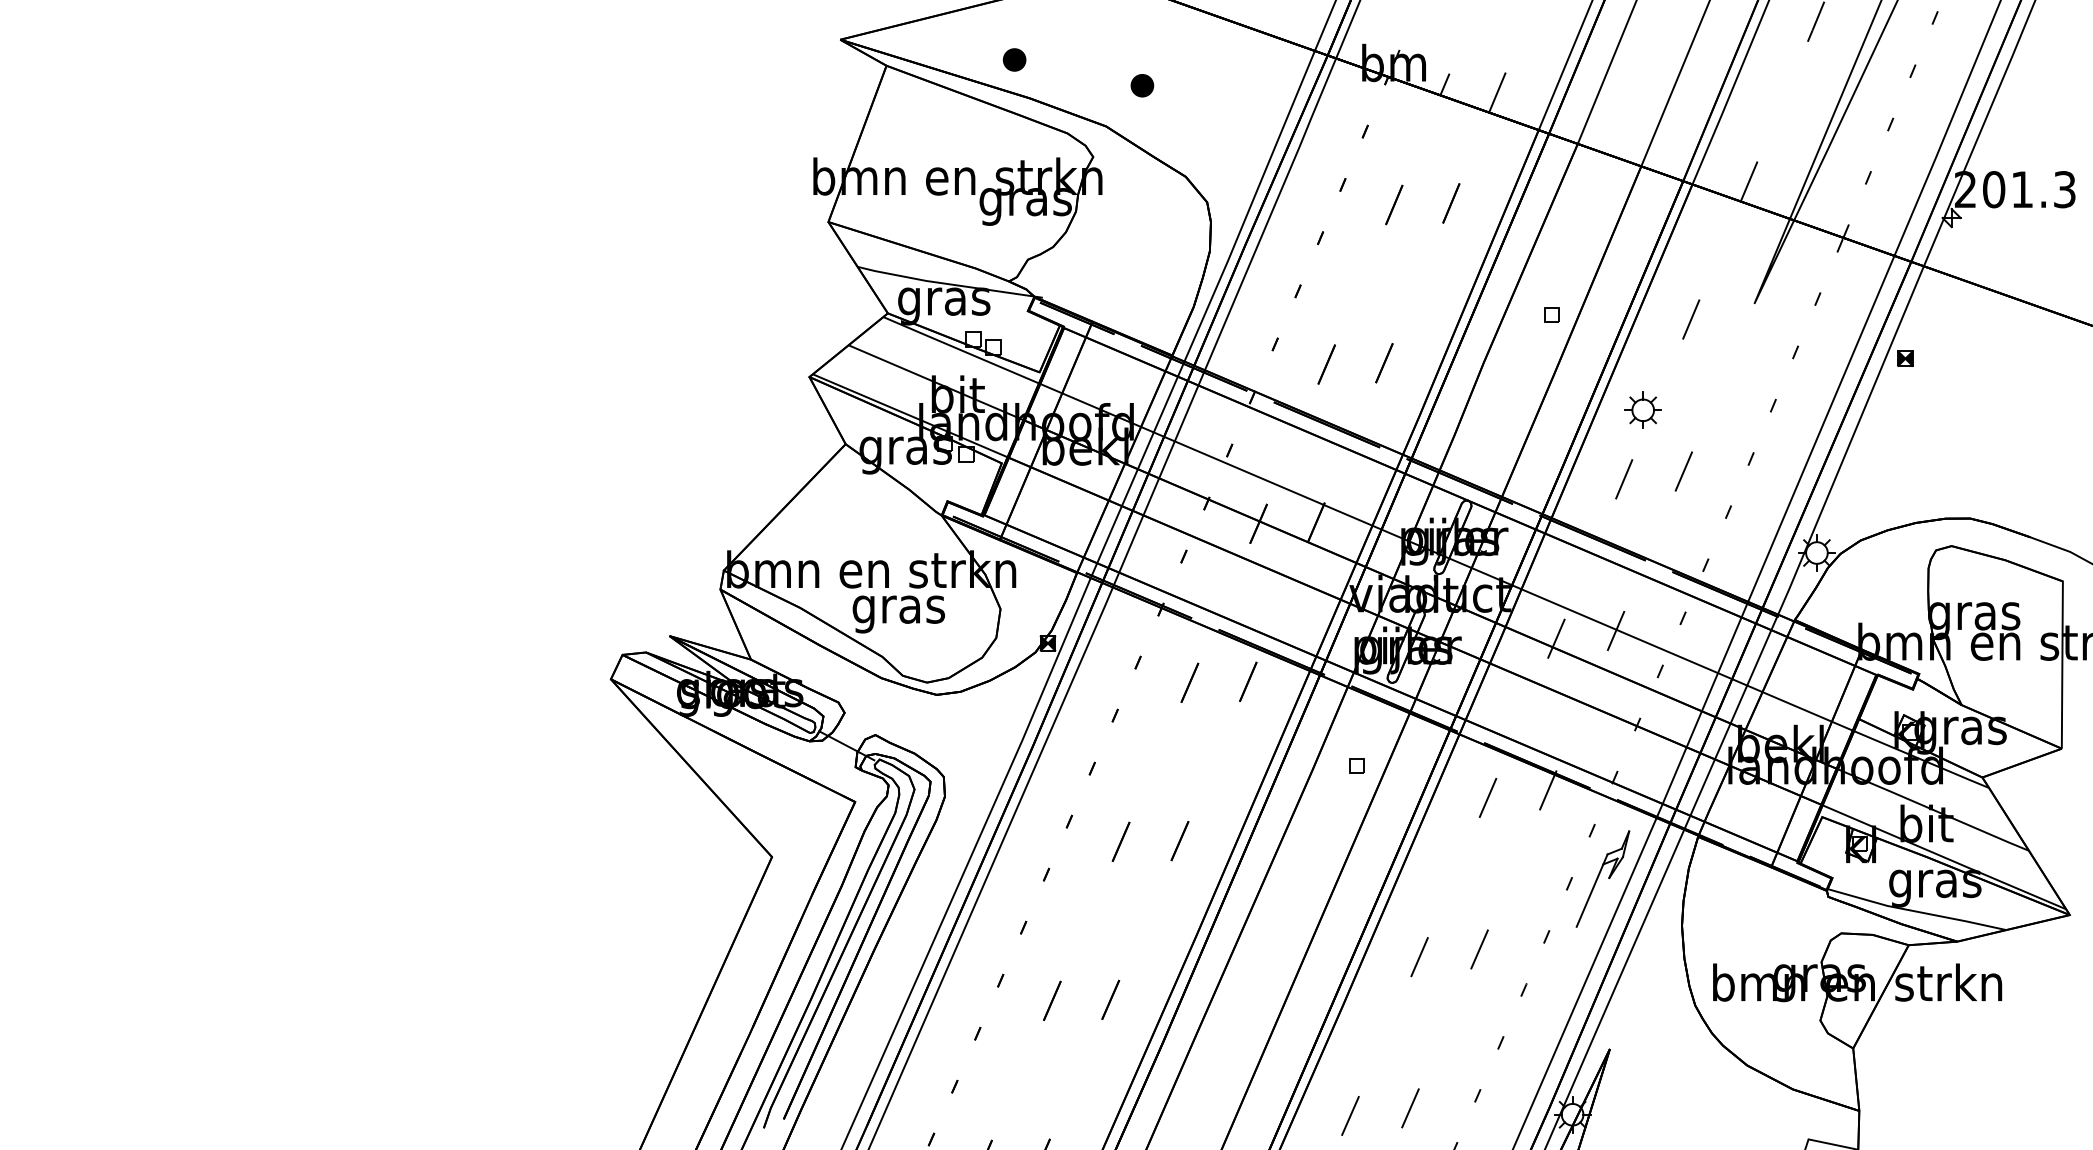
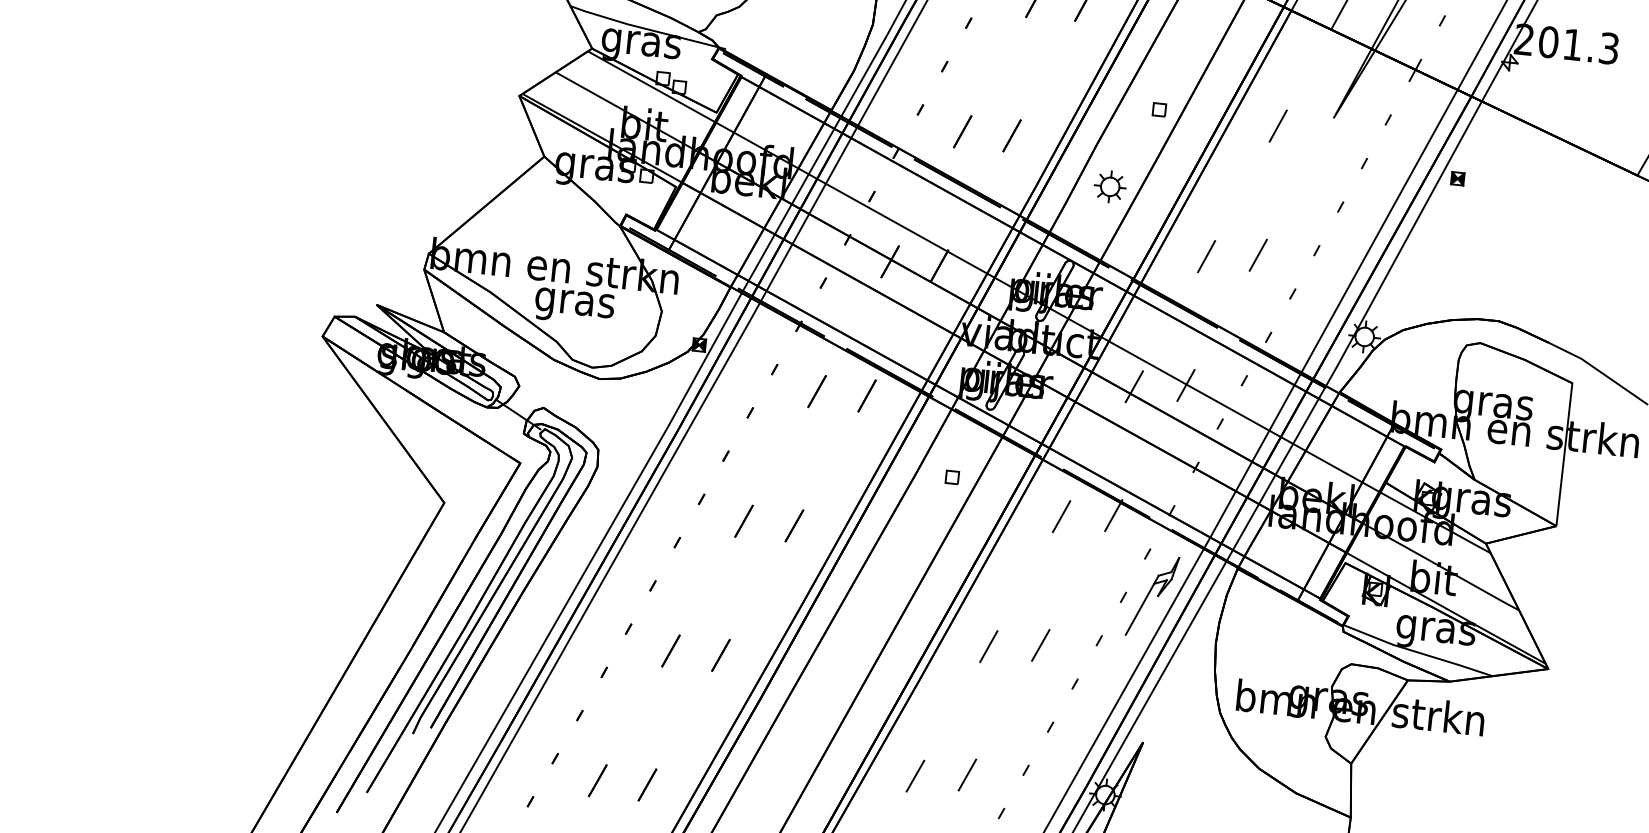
part: (1642, 409) -> (1109, 186), moved

